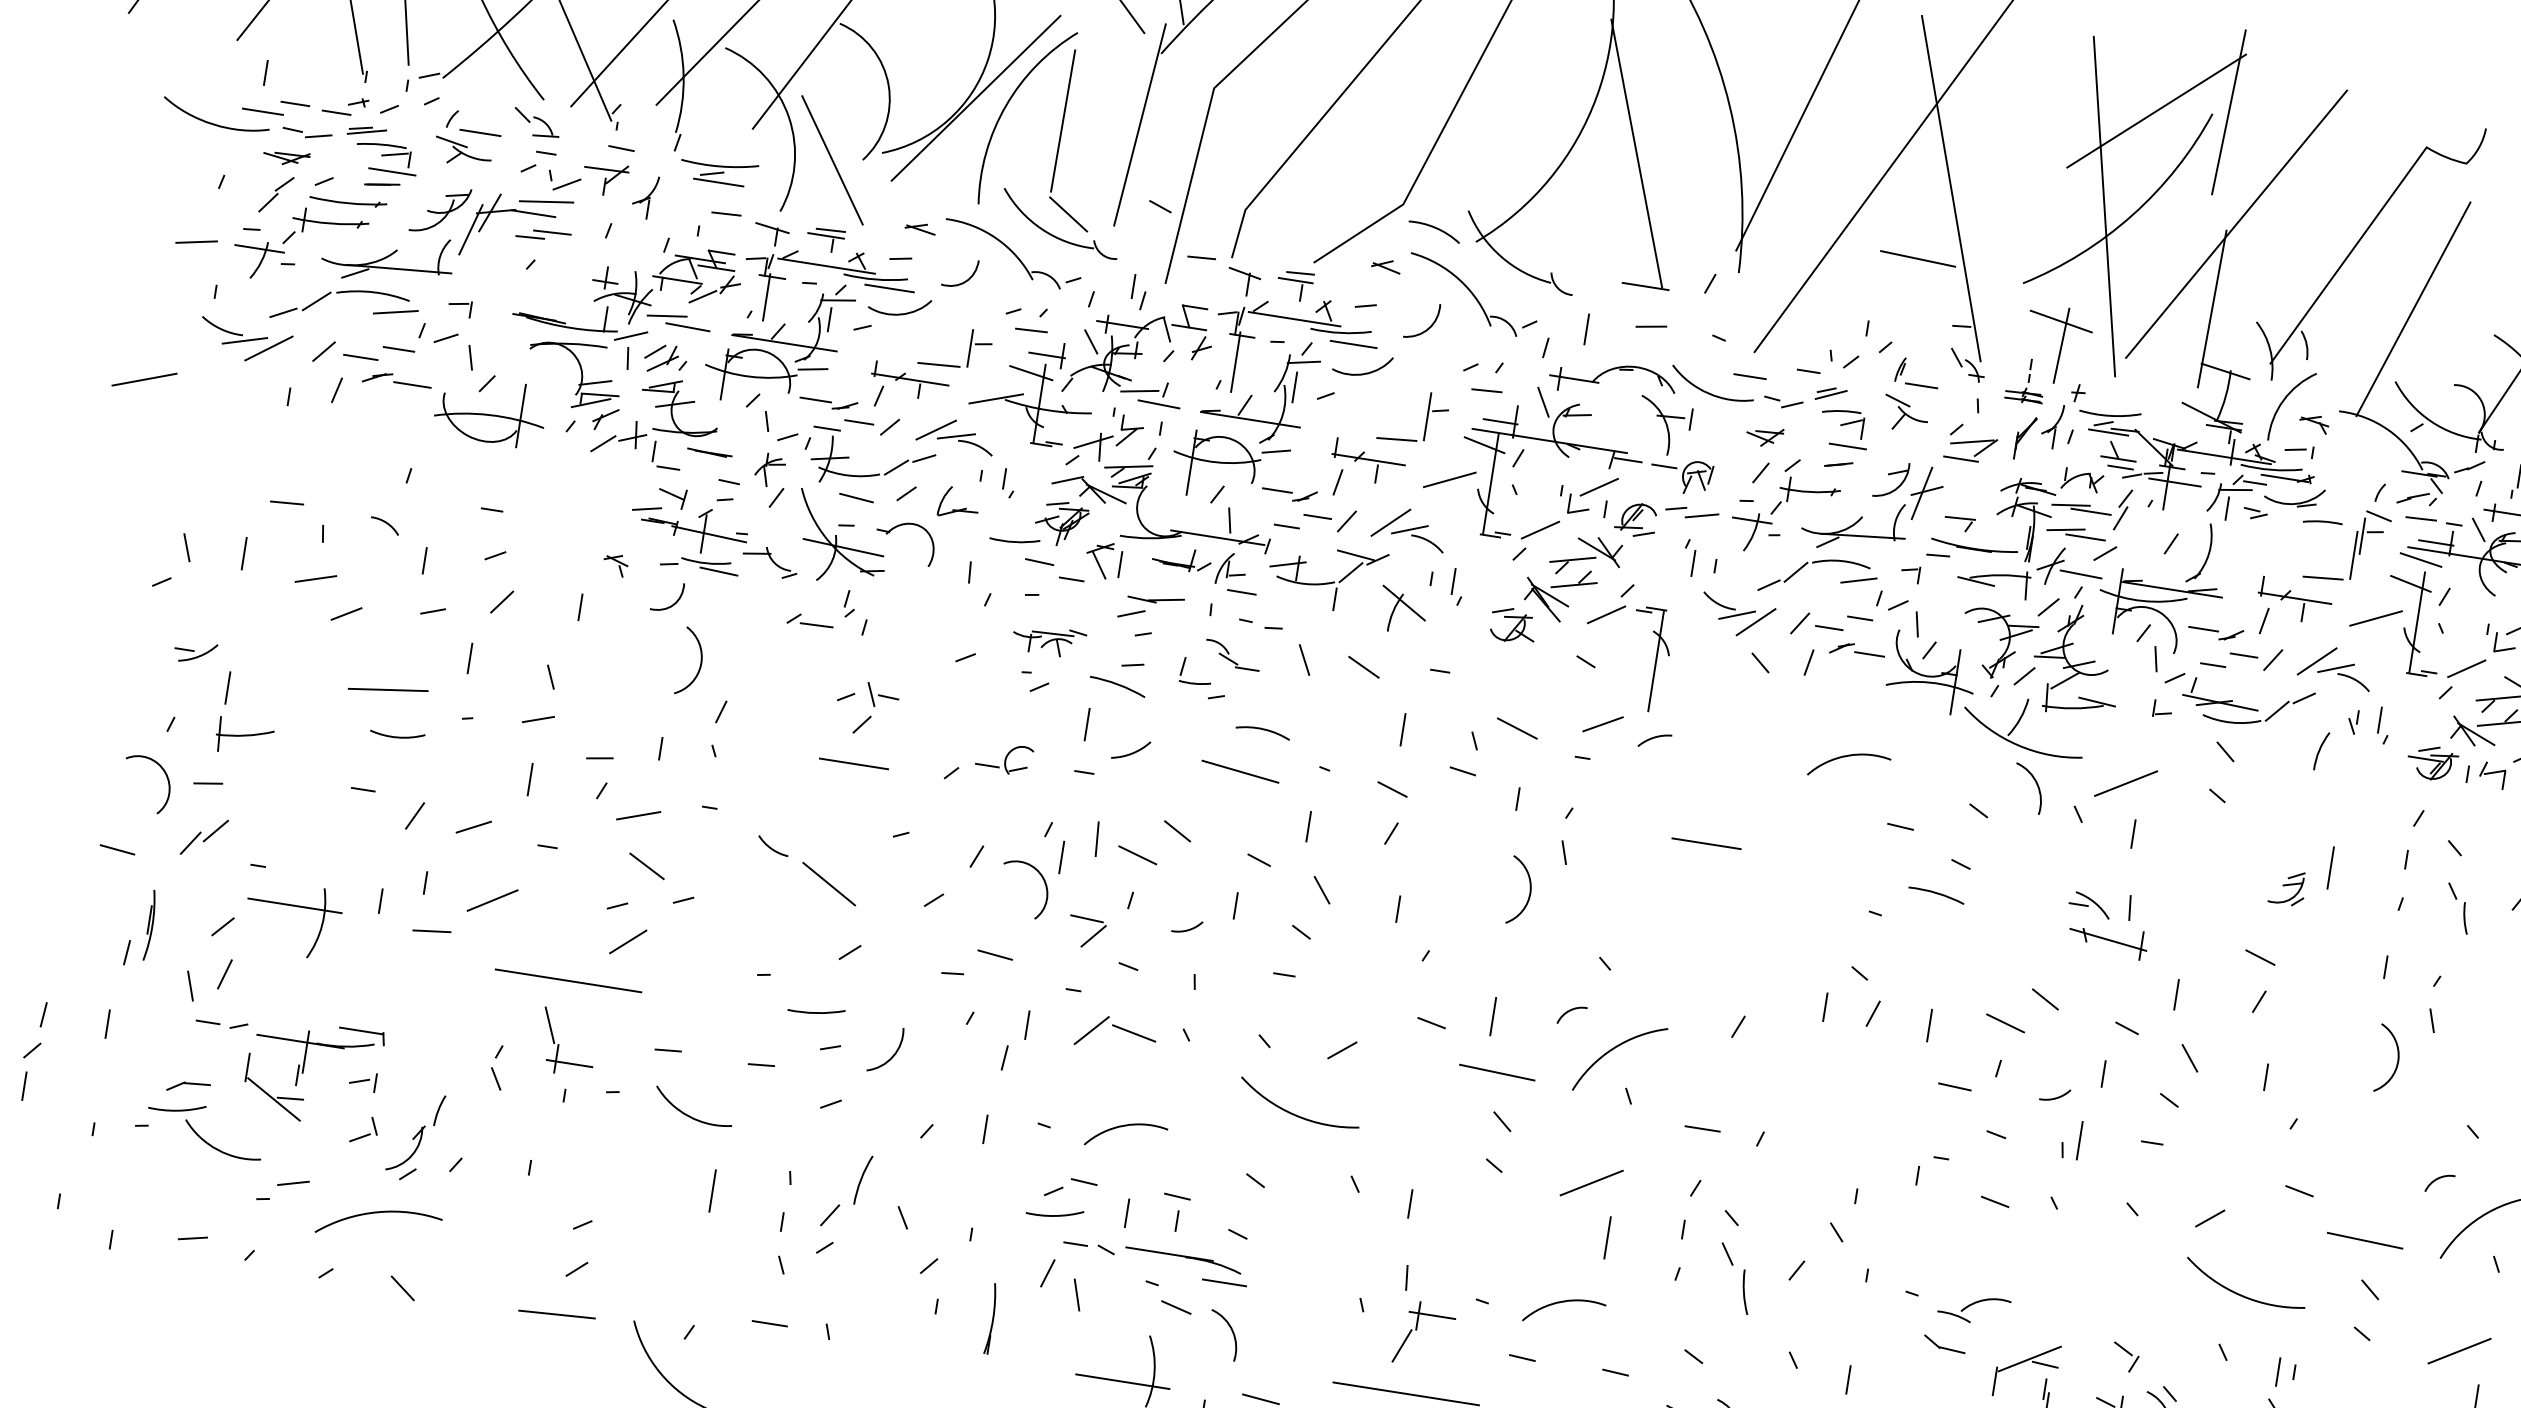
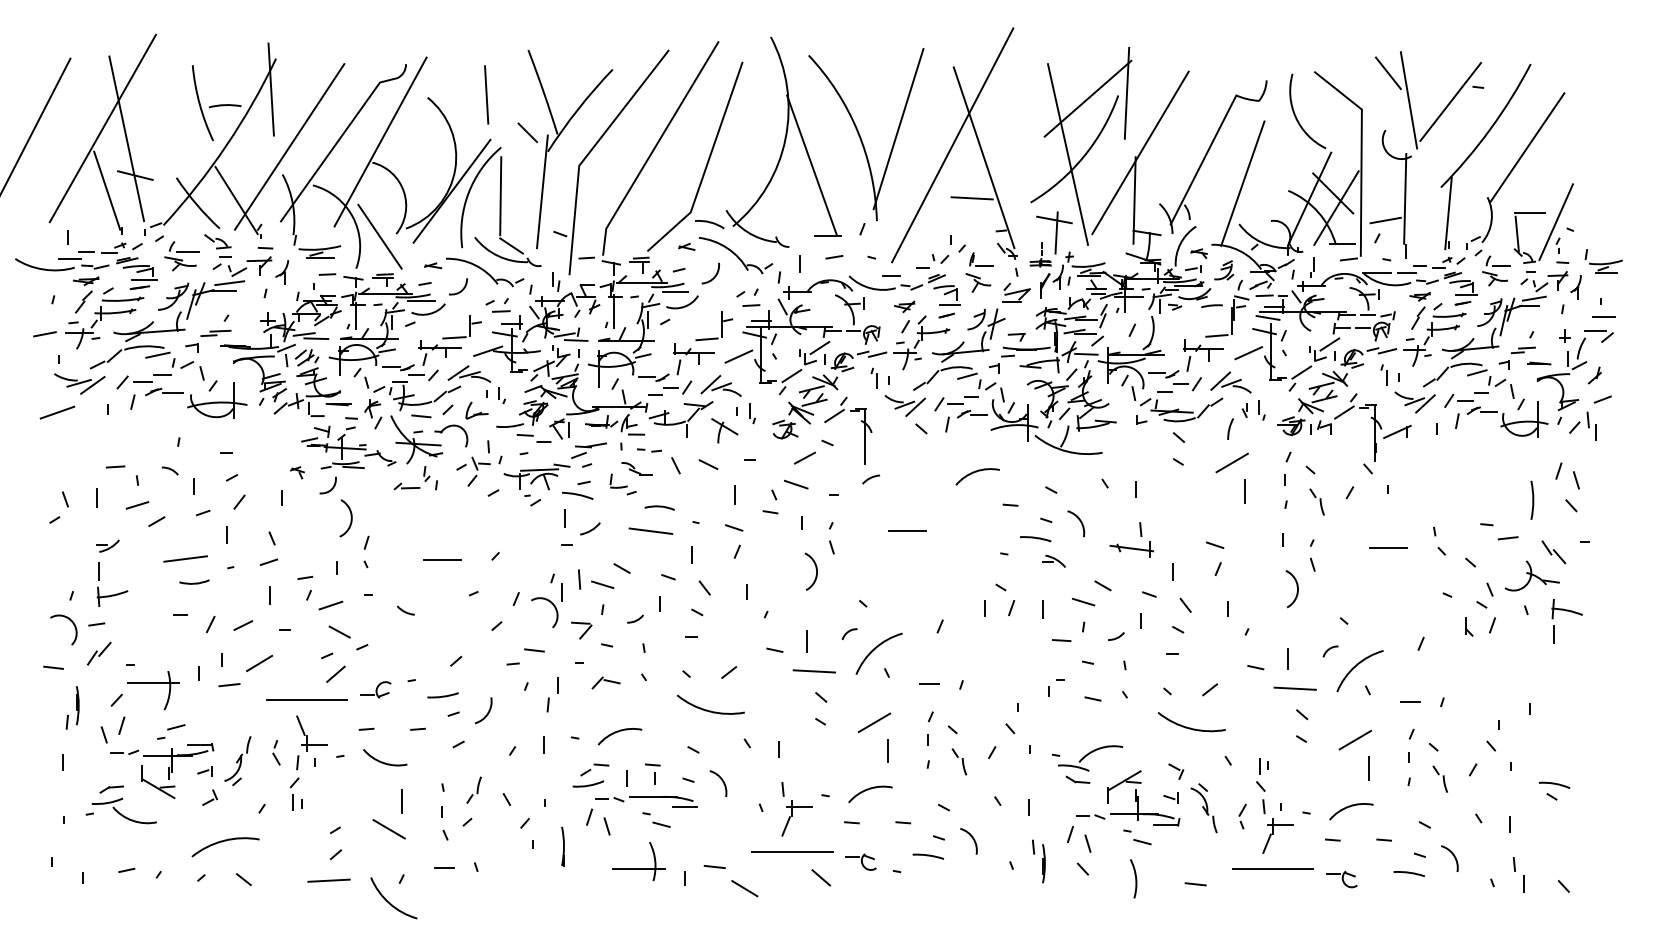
part: (543, 233) -> (215, 332), moved
line: (144, 379) -> (57, 412), moved
part: (1048, 639) -> (536, 476), size x1.67
part: (194, 651) -> (107, 545), moved
part: (866, 708) -> (473, 471), moved
line: (1602, 722) -> (804, 457), moved
part: (1003, 757) -> (375, 689), moved
line: (2124, 782) -> (1231, 462), moved
curve: (2035, 785) -> (1079, 521), moved
line: (827, 884) -> (388, 829), moved
part: (2288, 888) -> (1224, 270), moved
part: (2089, 903) -> (1053, 560), moved
part: (1115, 1033) -> (605, 682), size x0.62
part: (32, 1049) -> (294, 782), moved
part: (414, 1137) -> (237, 761), moved
line: (2078, 1139) -> (1287, 658), moved
part: (283, 1189) -> (171, 731), moved
part: (845, 1190) -> (473, 789), size x0.62
part: (1735, 1277) -> (959, 761), size x0.71
curve: (2241, 1293) -> (1190, 727), moved
part: (1973, 1309) -> (1090, 758), size x1.67
curve: (1231, 1334) -> (722, 782), moved

